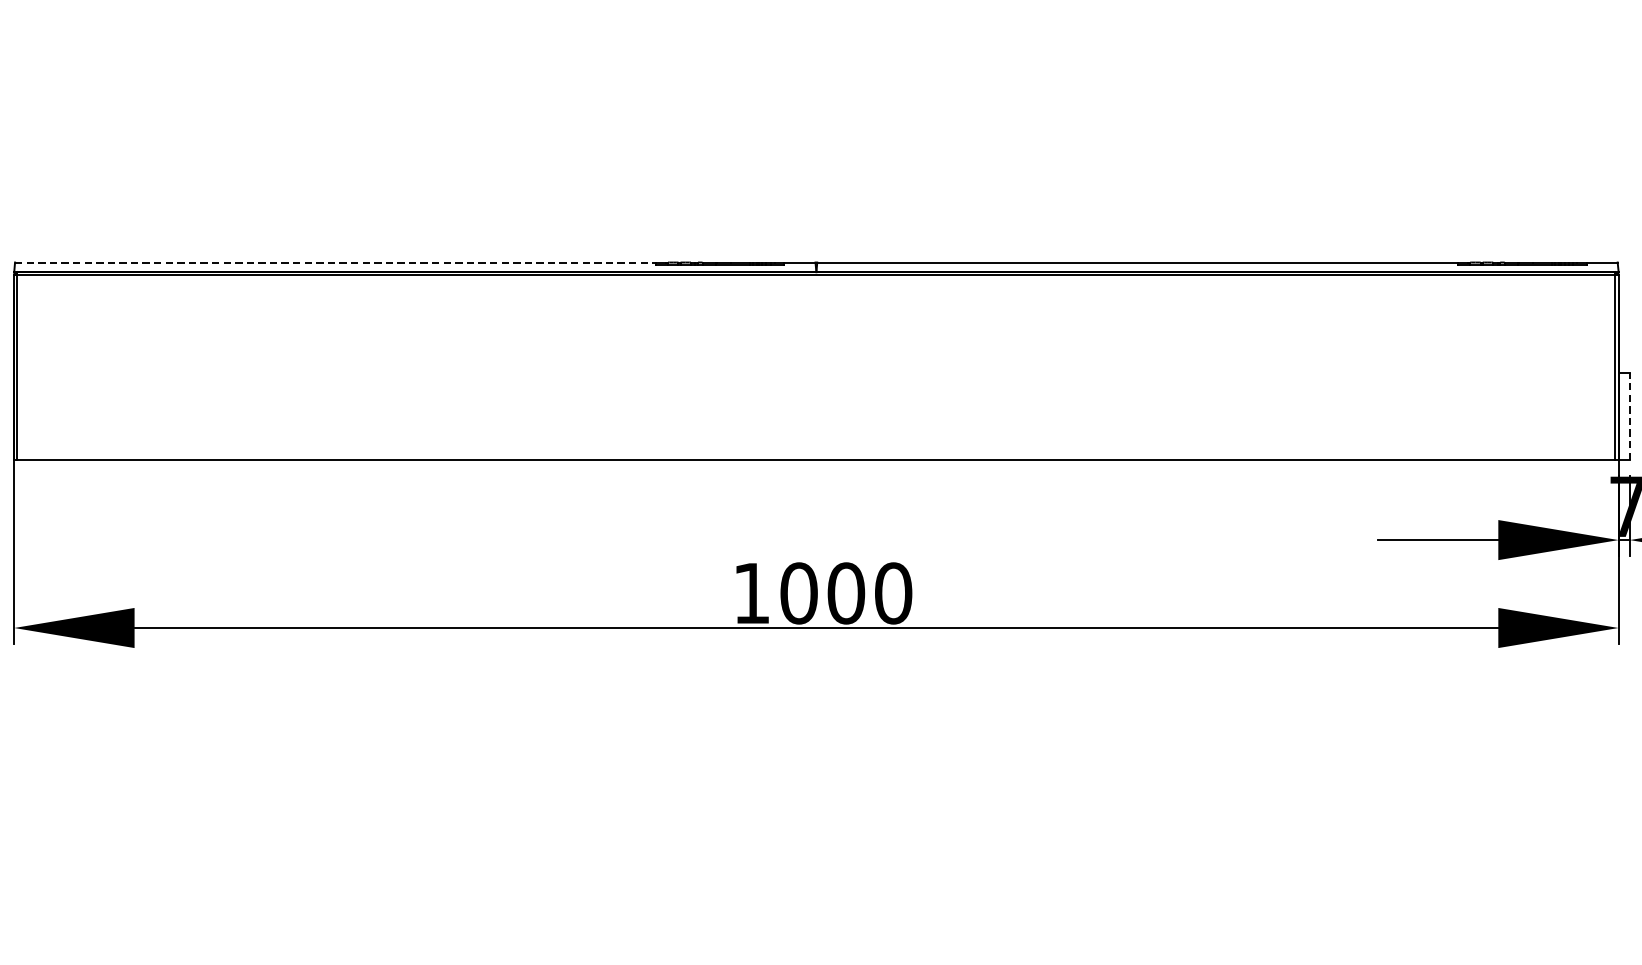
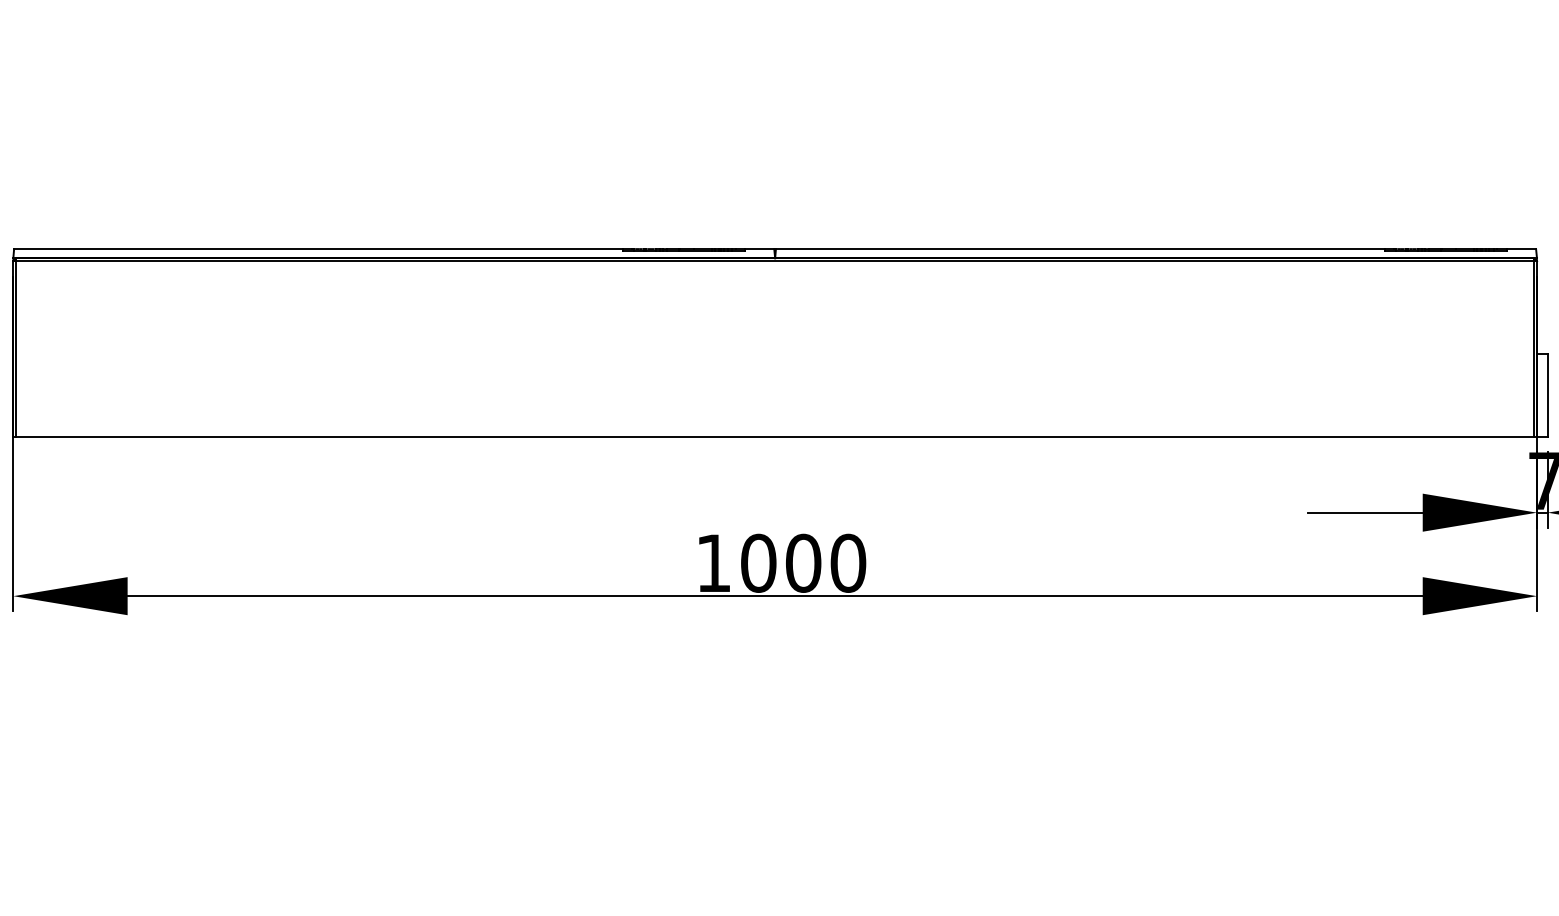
line: (335, 262) -> (318, 249), dashed -> solid
line: (1629, 415) -> (1547, 394), dashed -> solid

